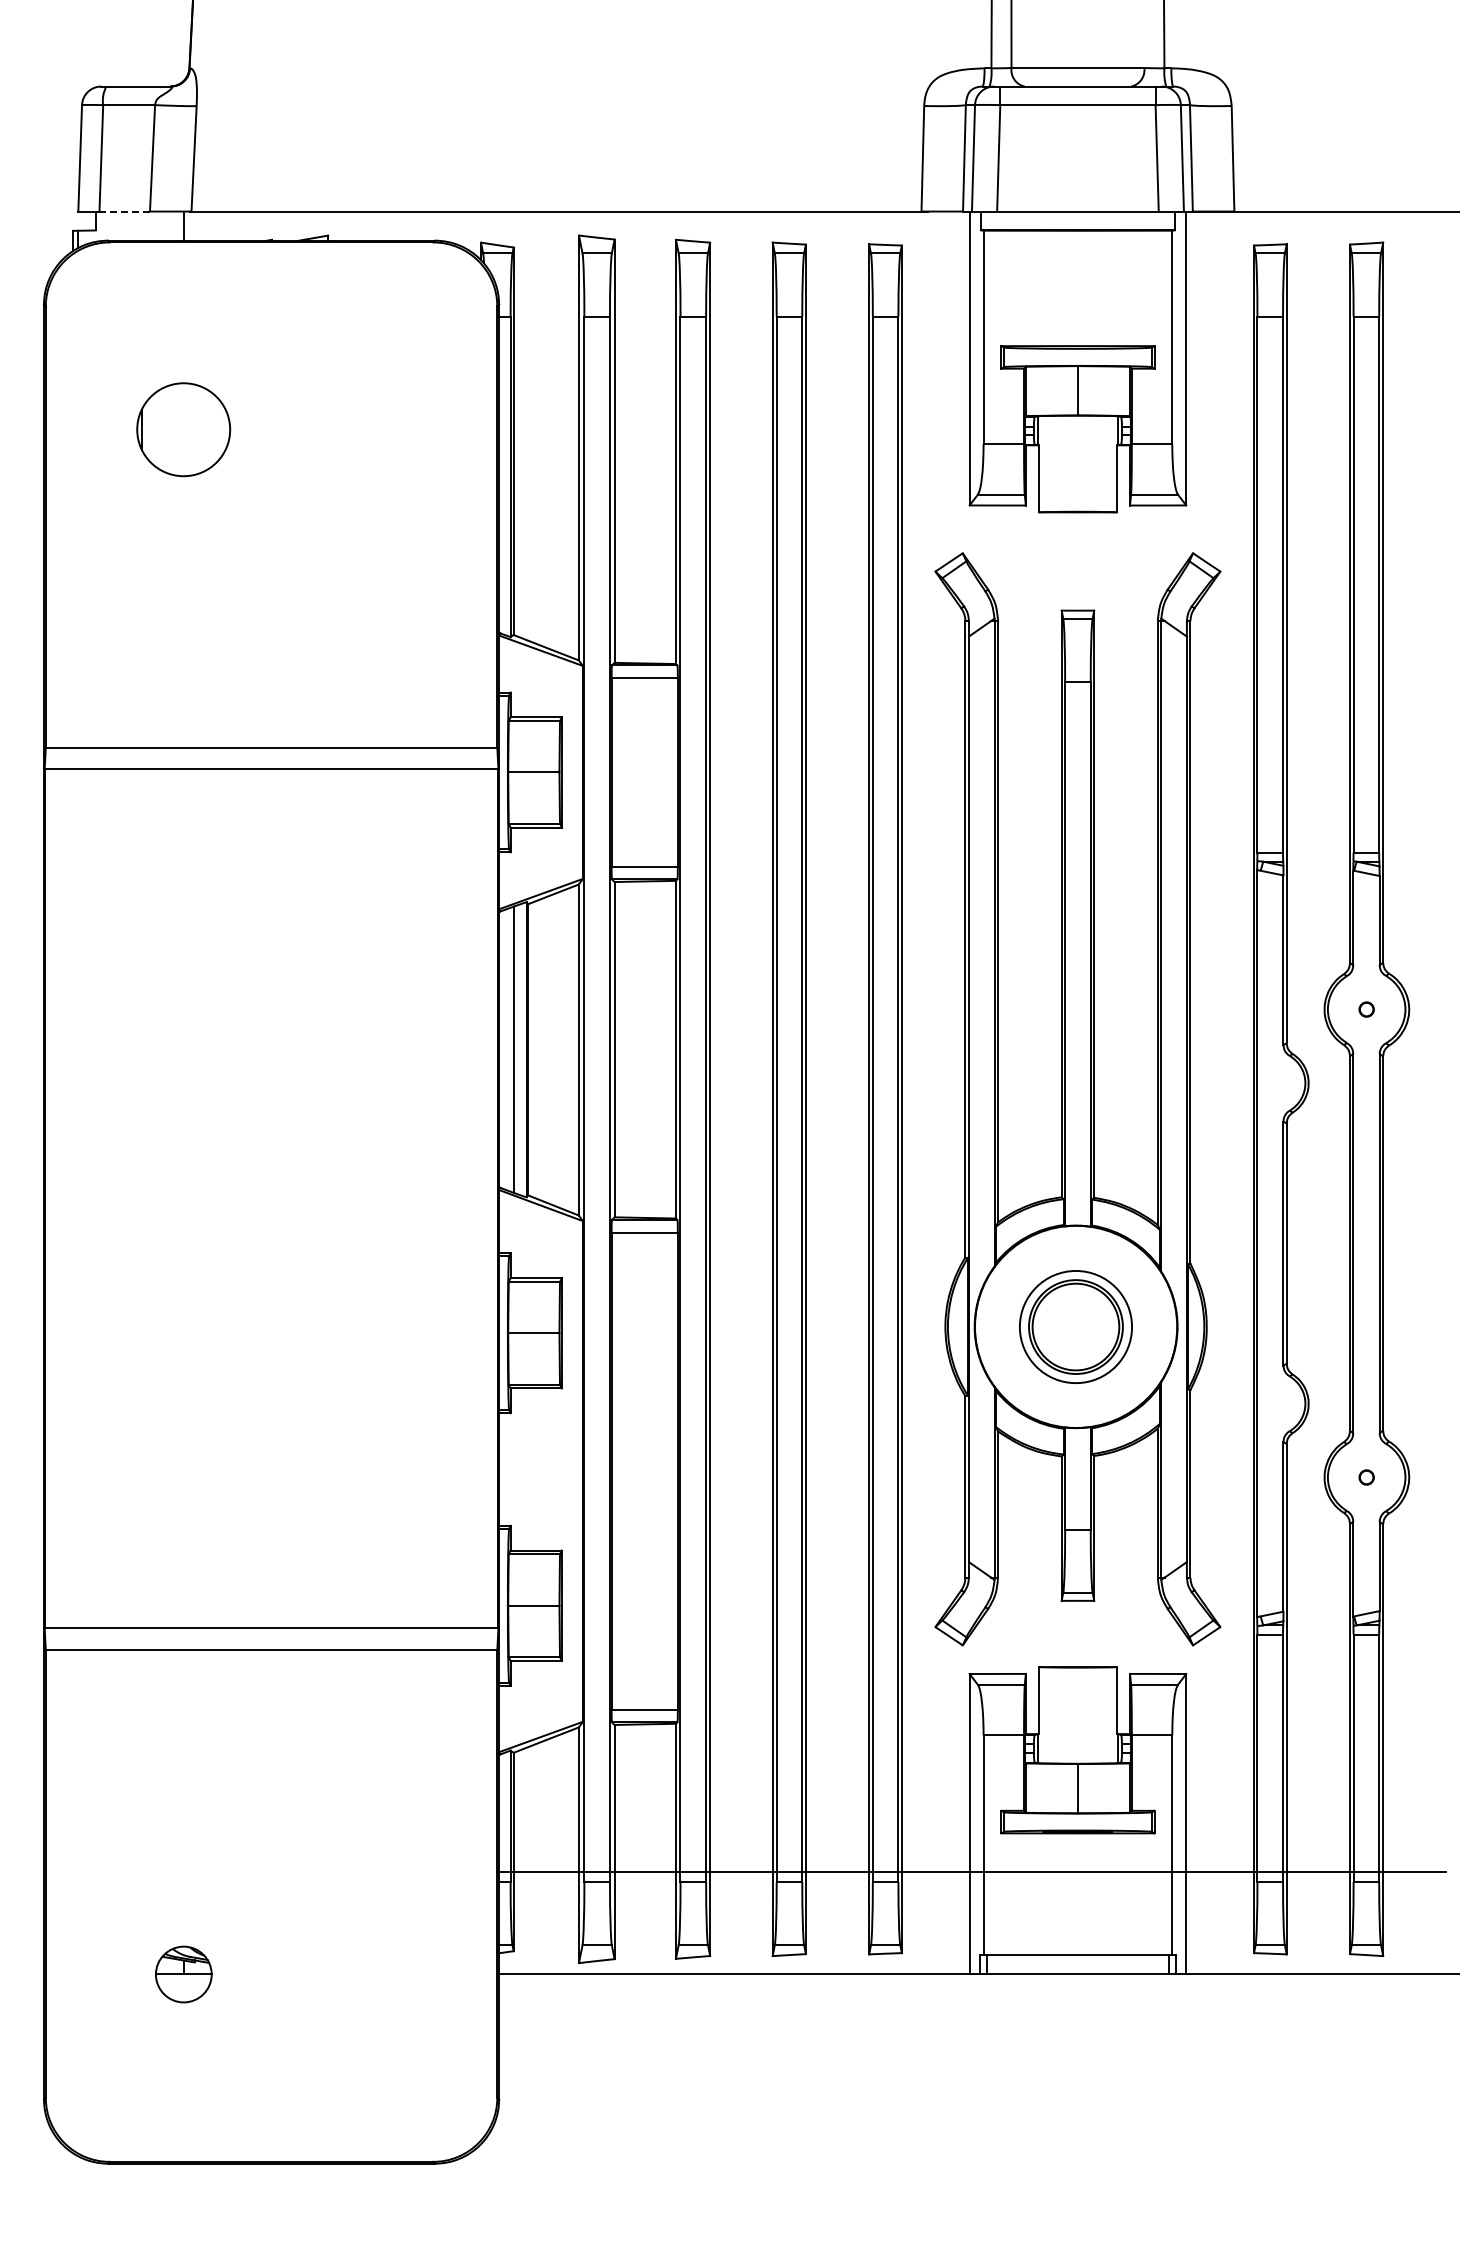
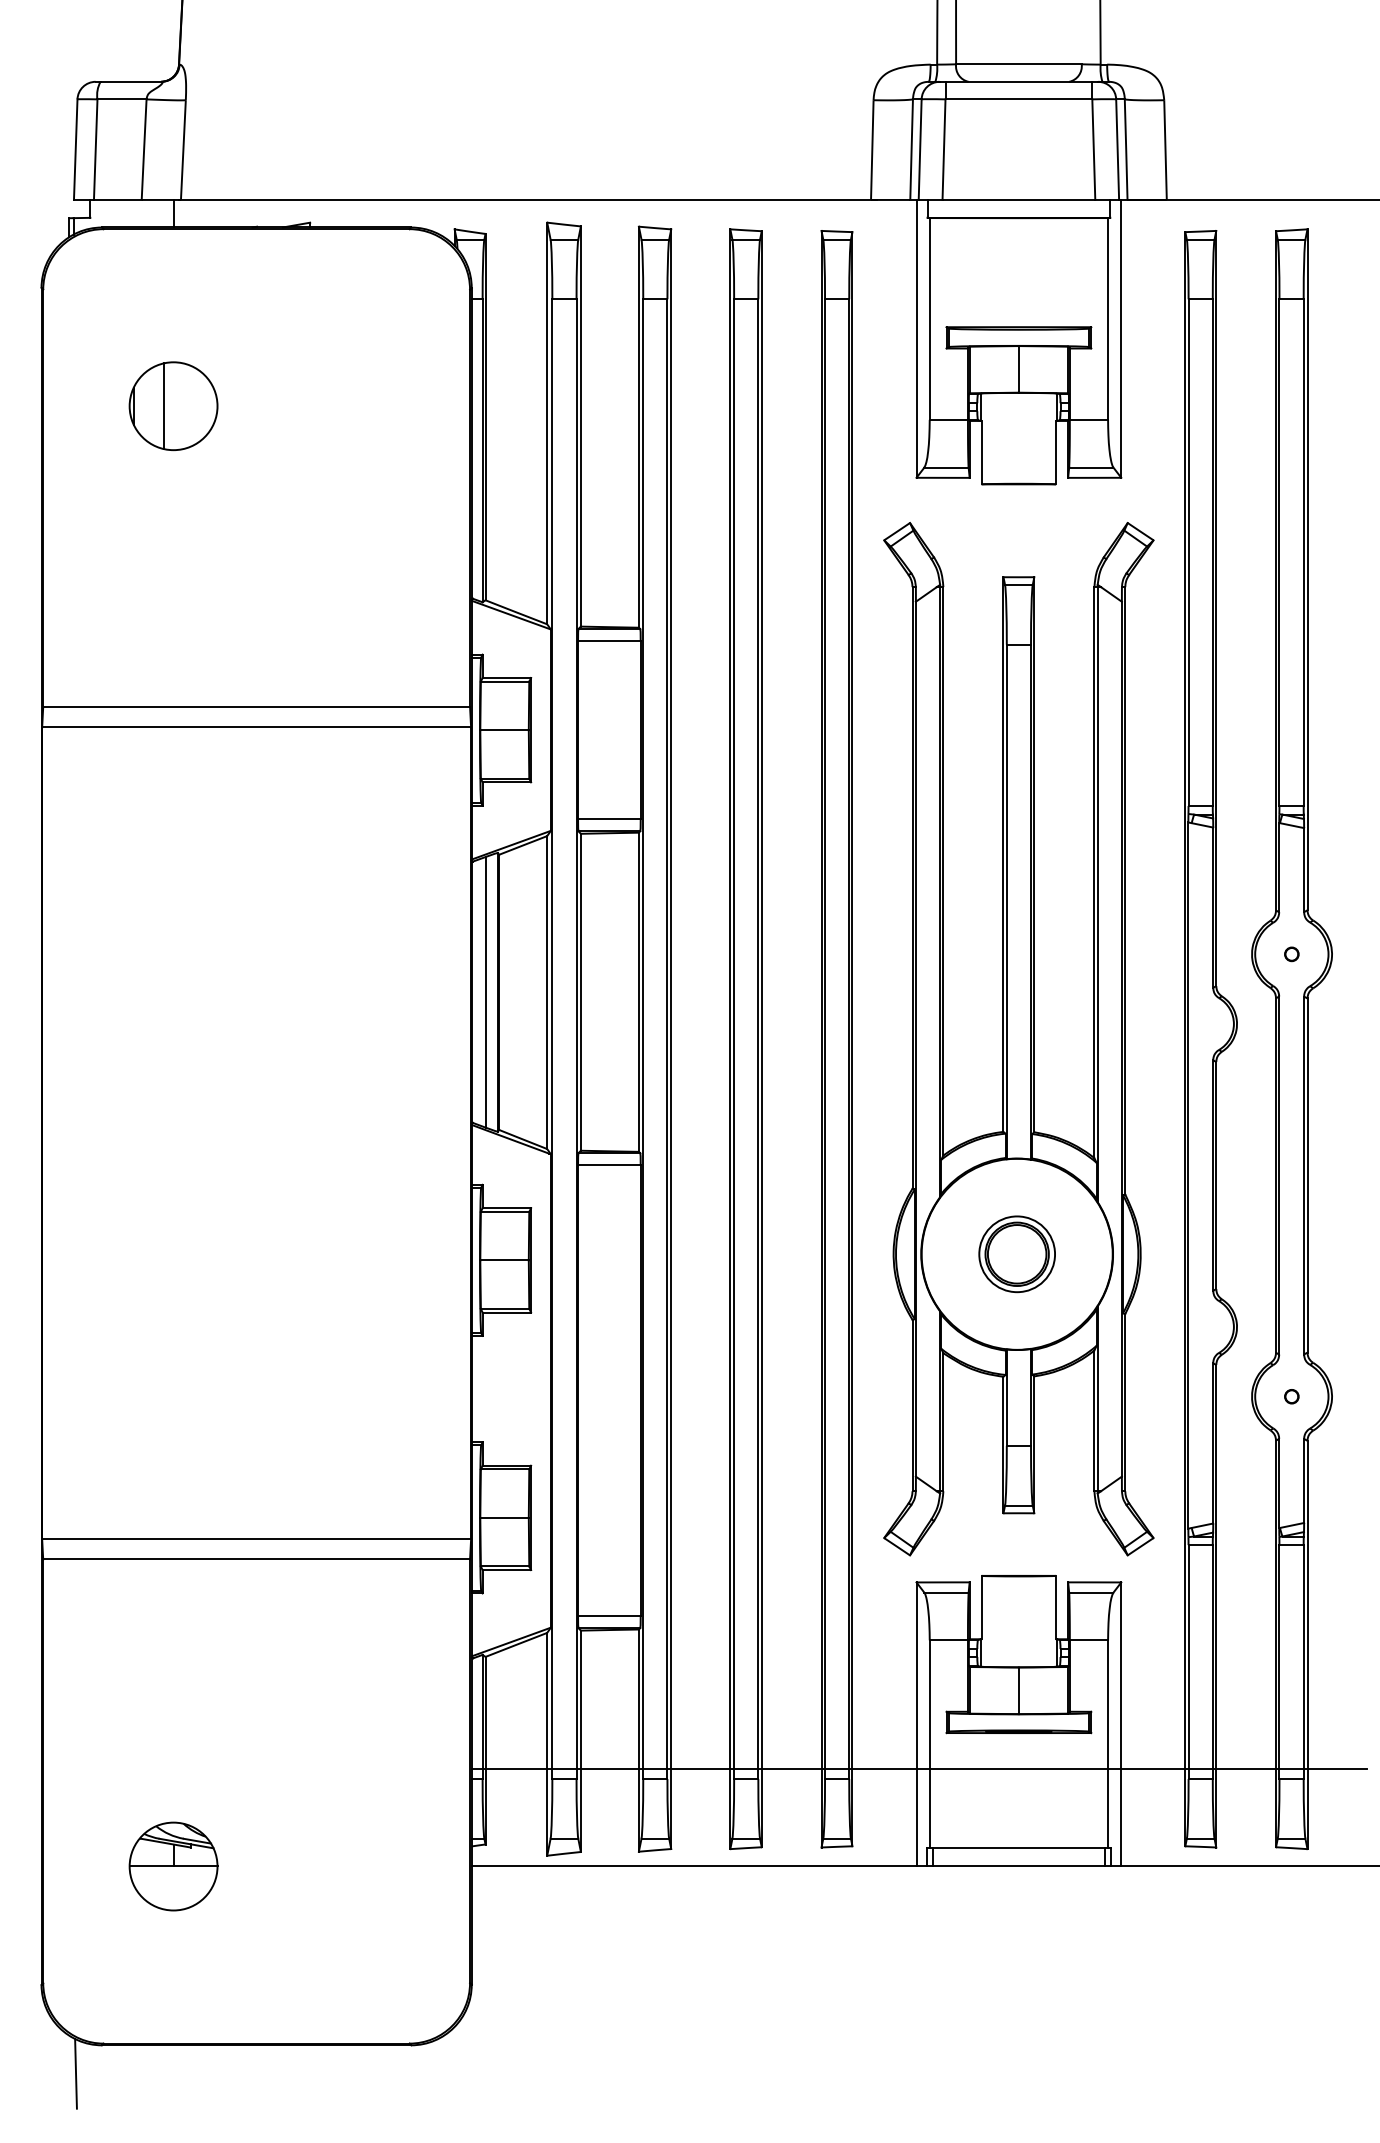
line: (125, 211) -> (118, 199), dashed -> solid
line: (173, 429) -> (163, 406), added
part: (1076, 1326) -> (1017, 1253), size x0.71
part: (183, 1974) -> (173, 1866), size x1.67
line: (80, 2193) -> (76, 2073), added

